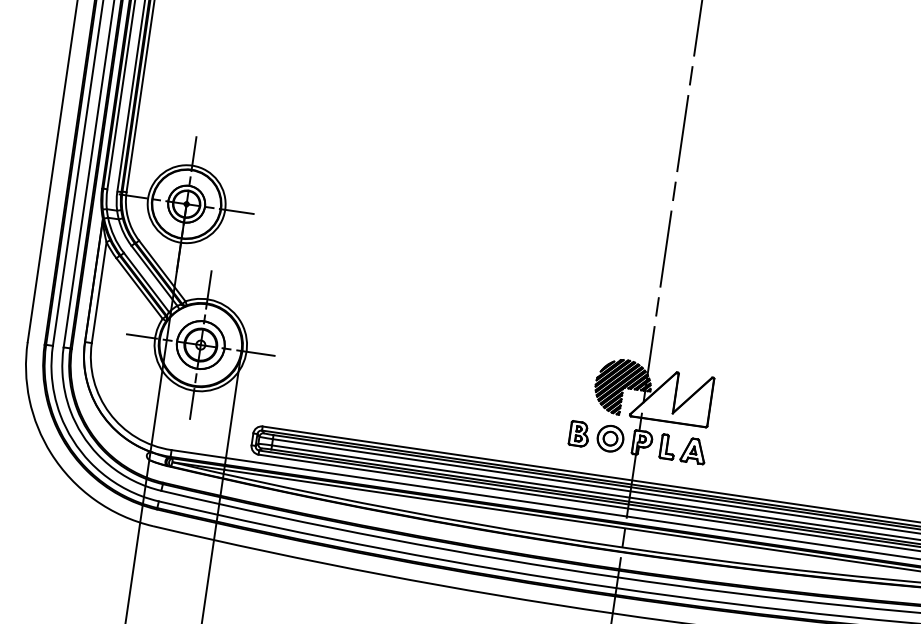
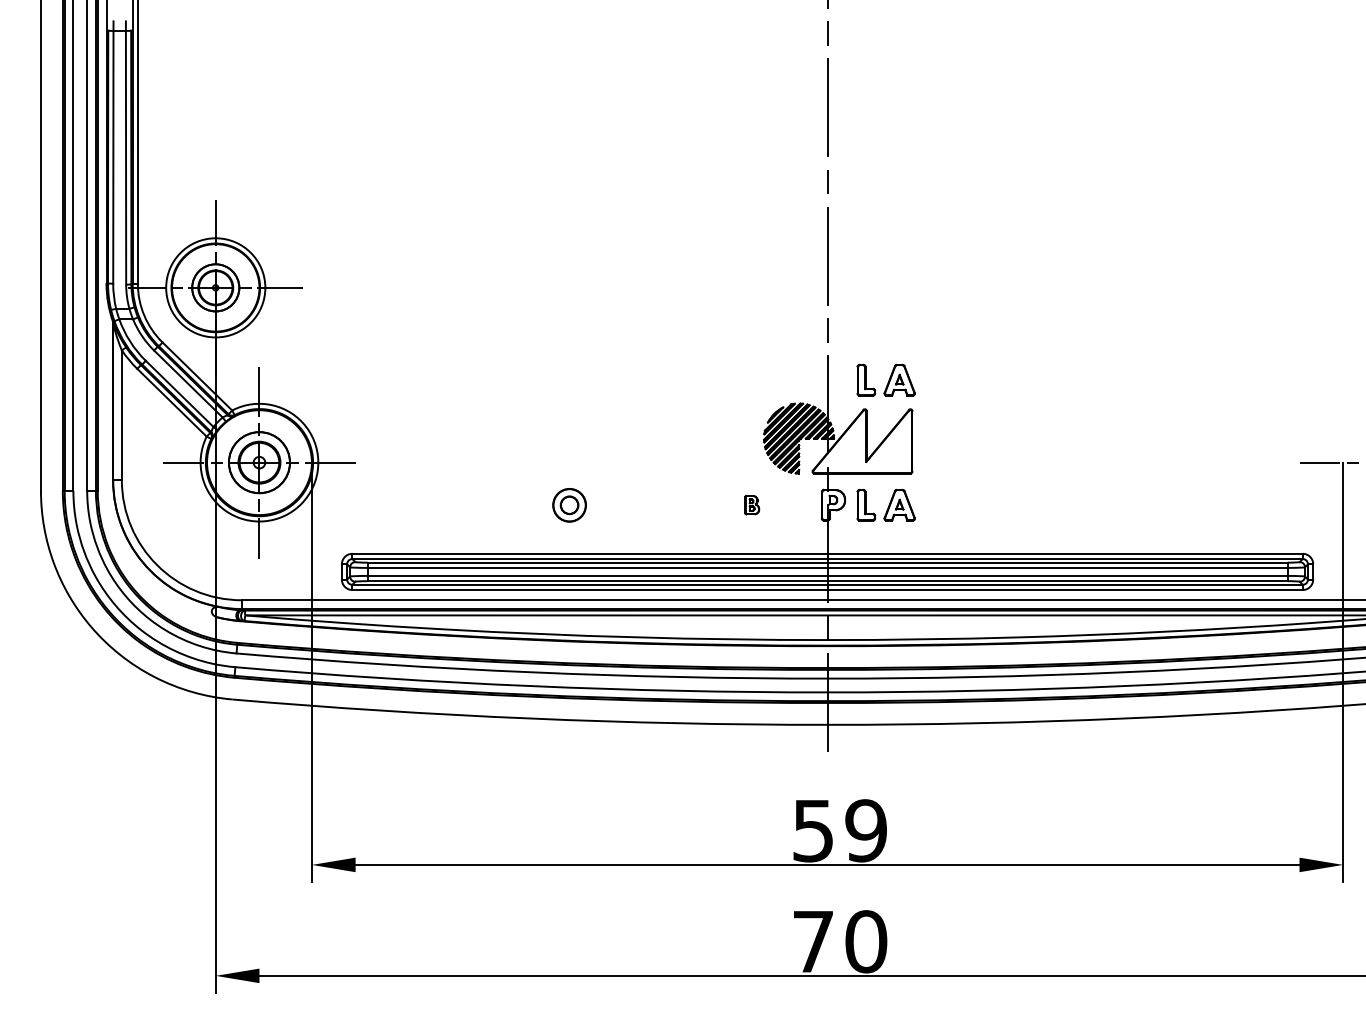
part: (697, 351) -> (885, 379), added
part: (578, 433) -> (751, 504), size x0.6
part: (610, 438) -> (569, 505), moved

